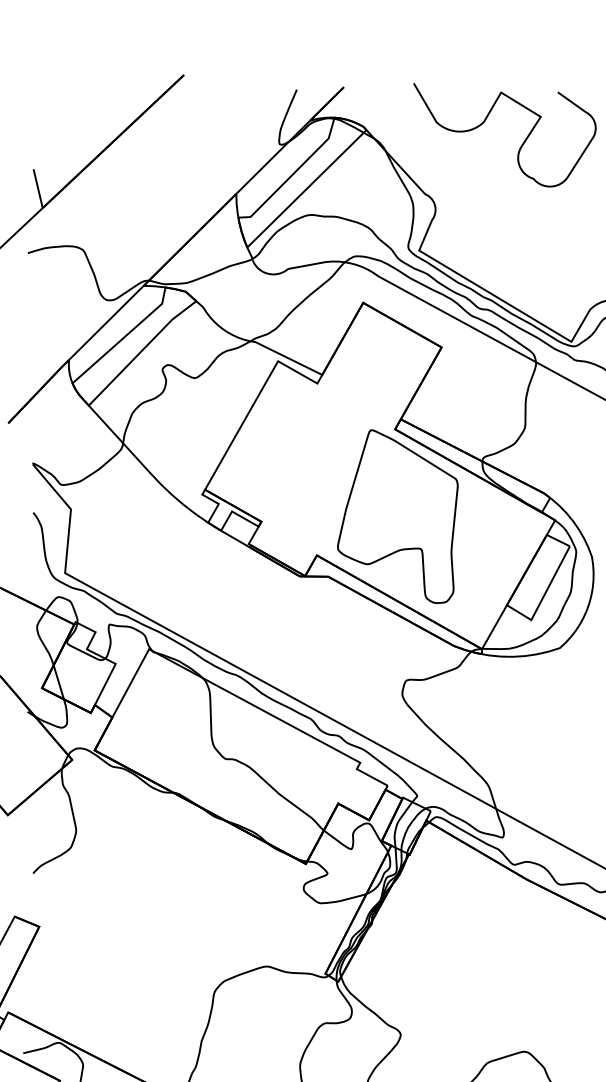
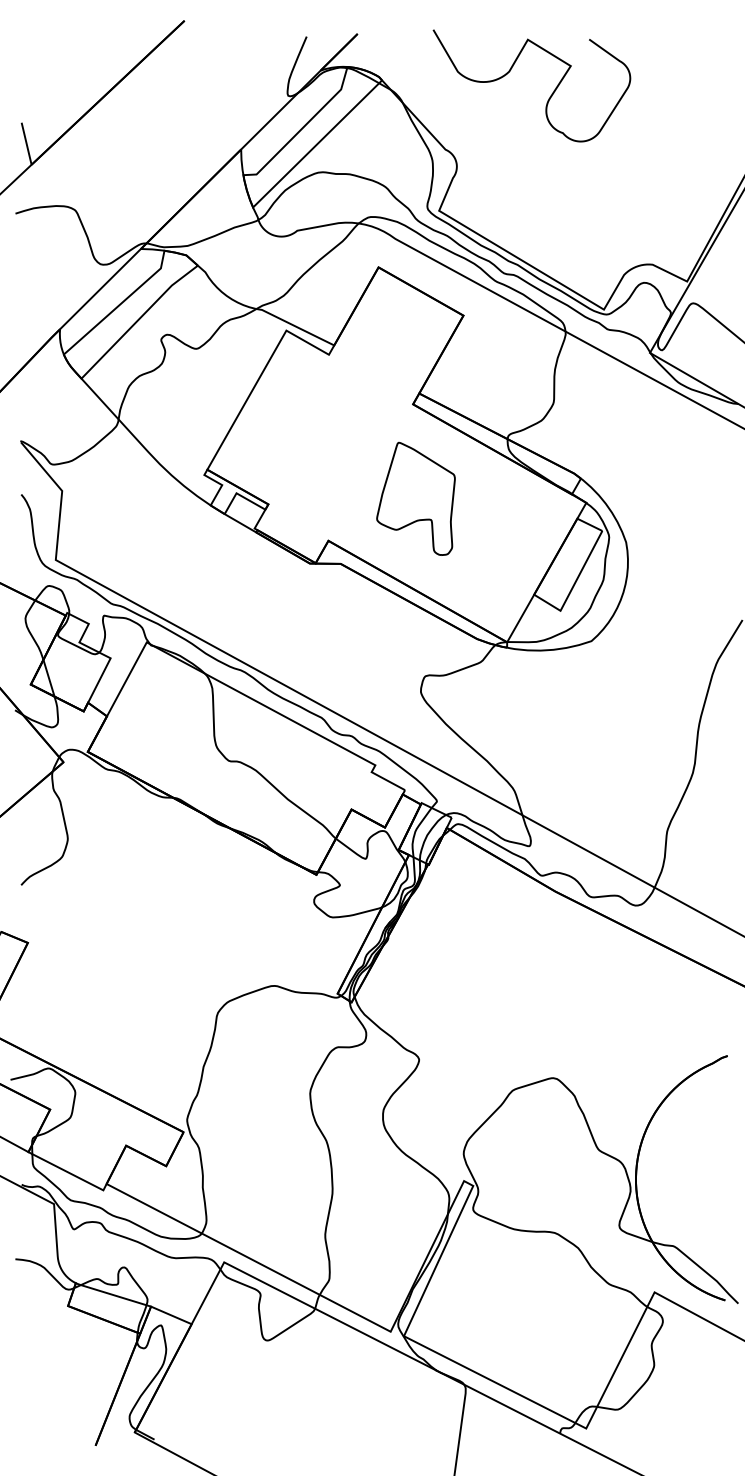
part: (397, 516) -> (415, 498), size x0.6

